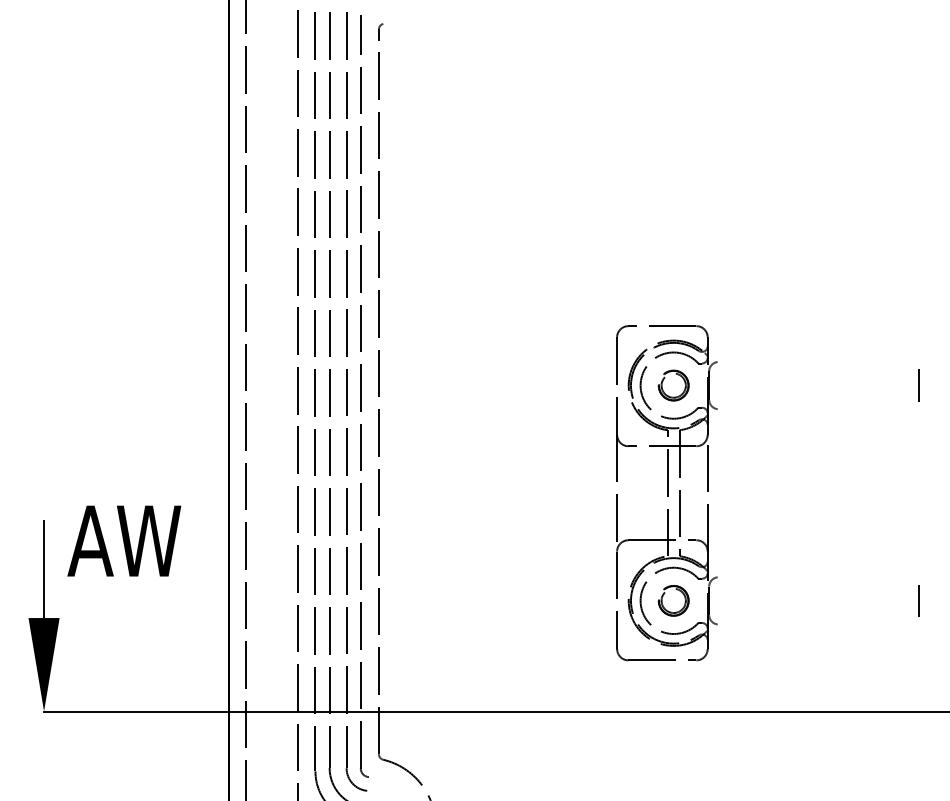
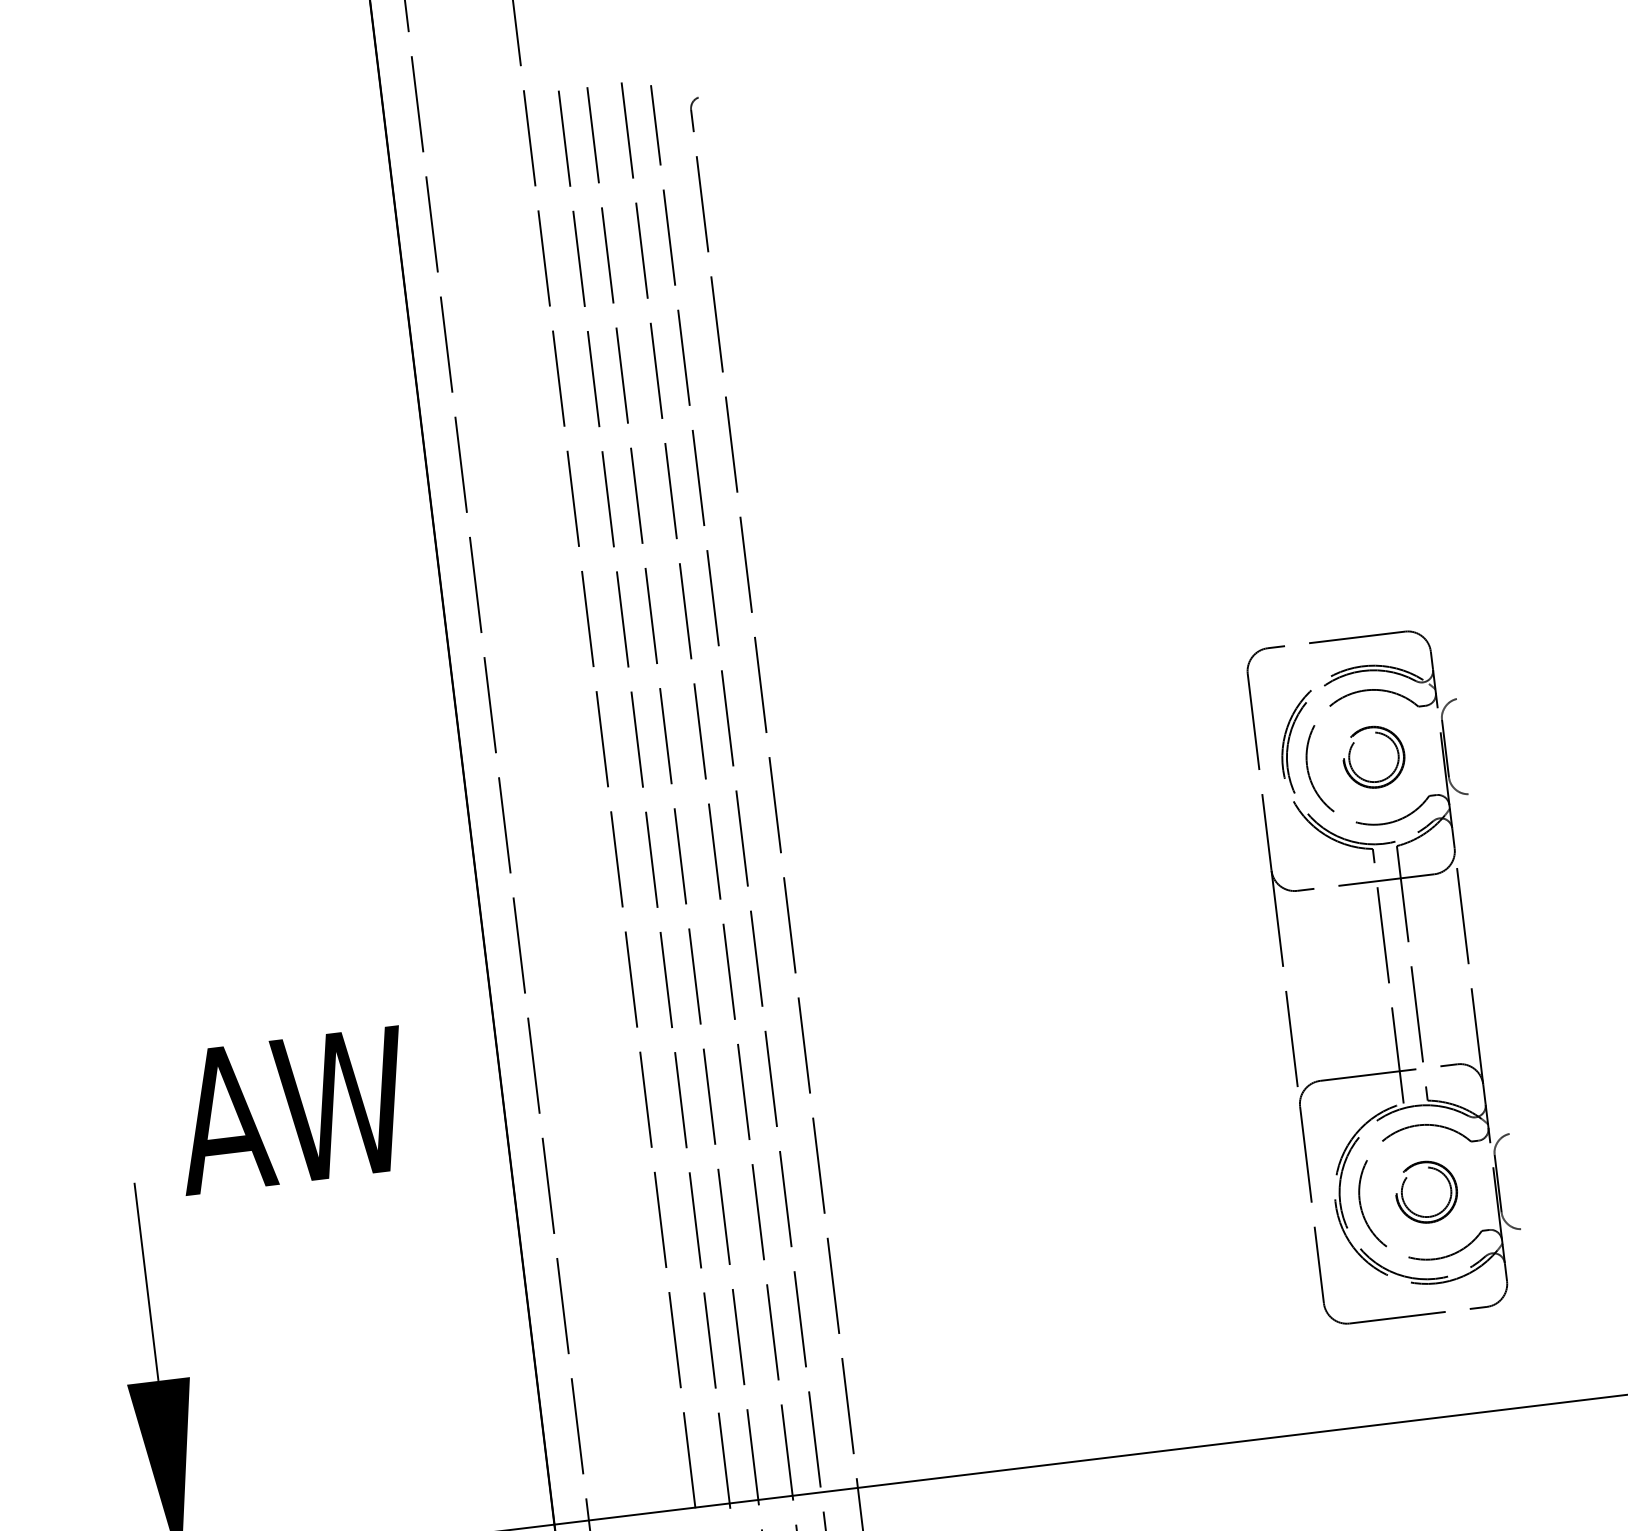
text: (124, 540) -> (292, 1109), moved

